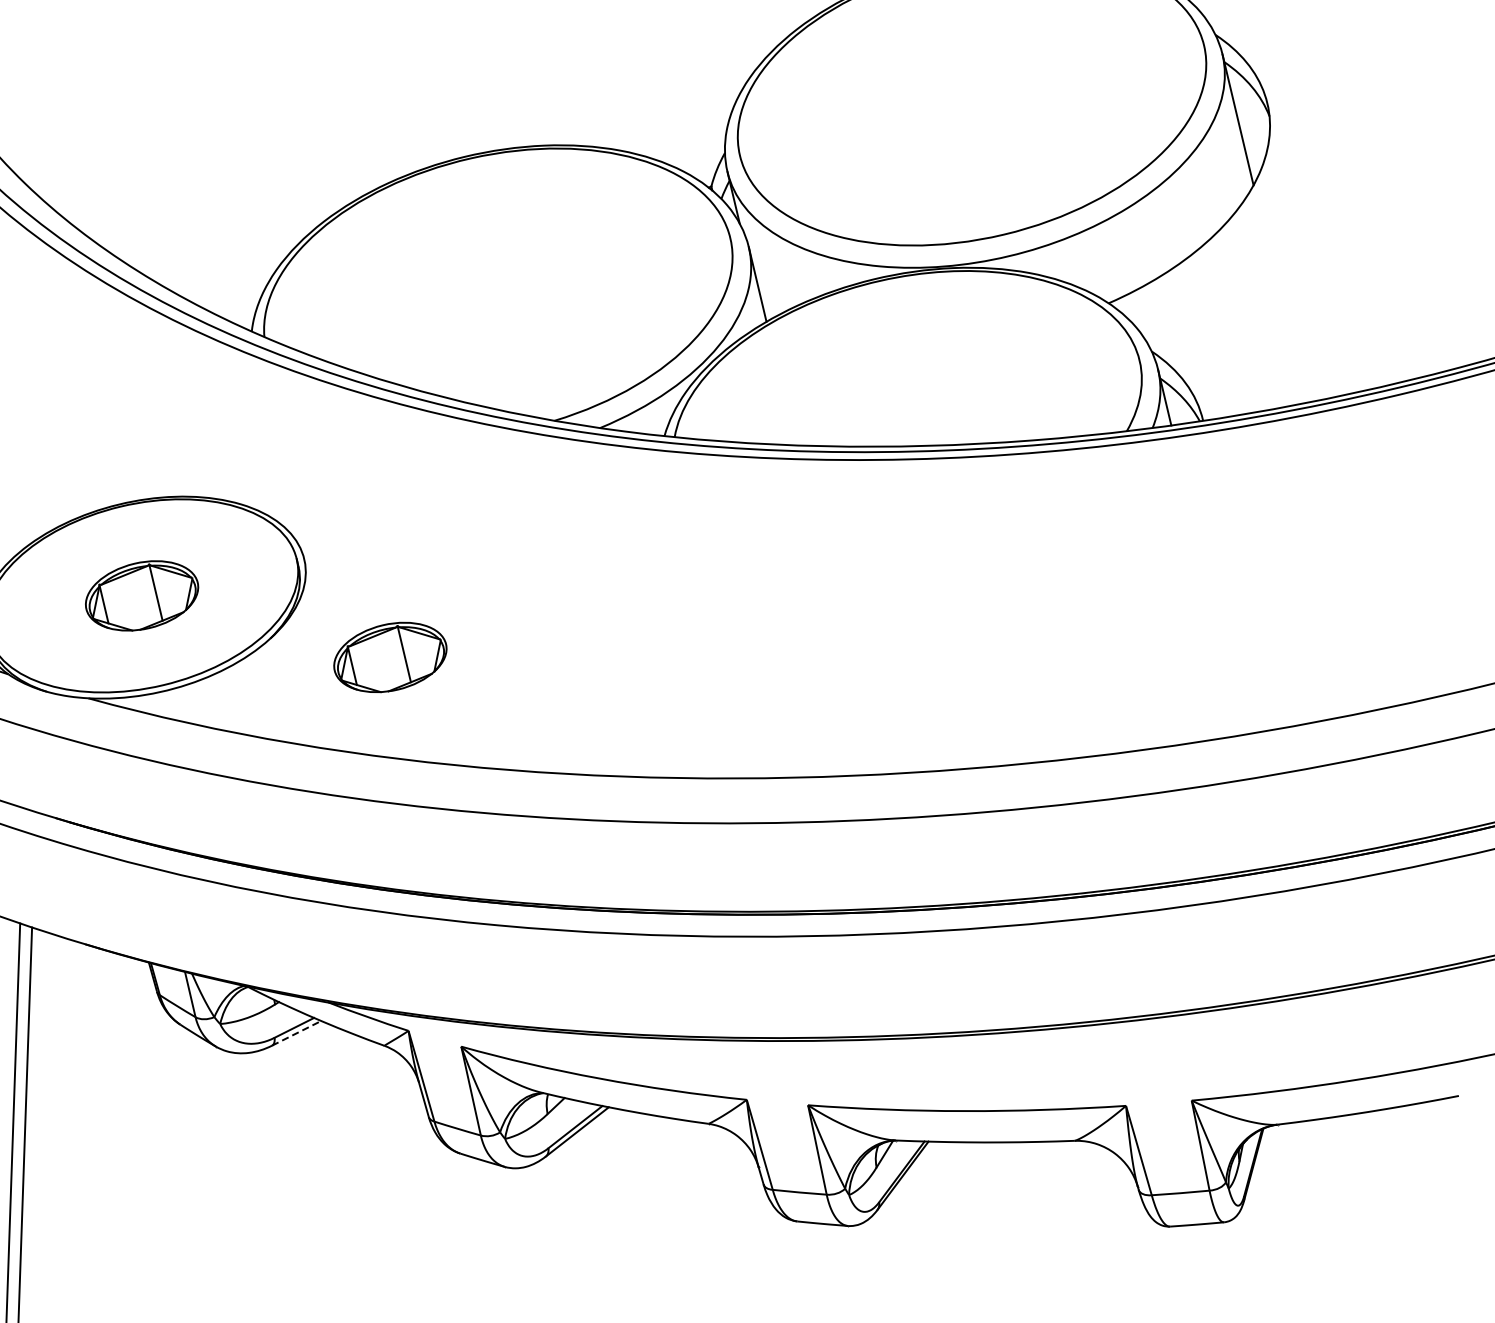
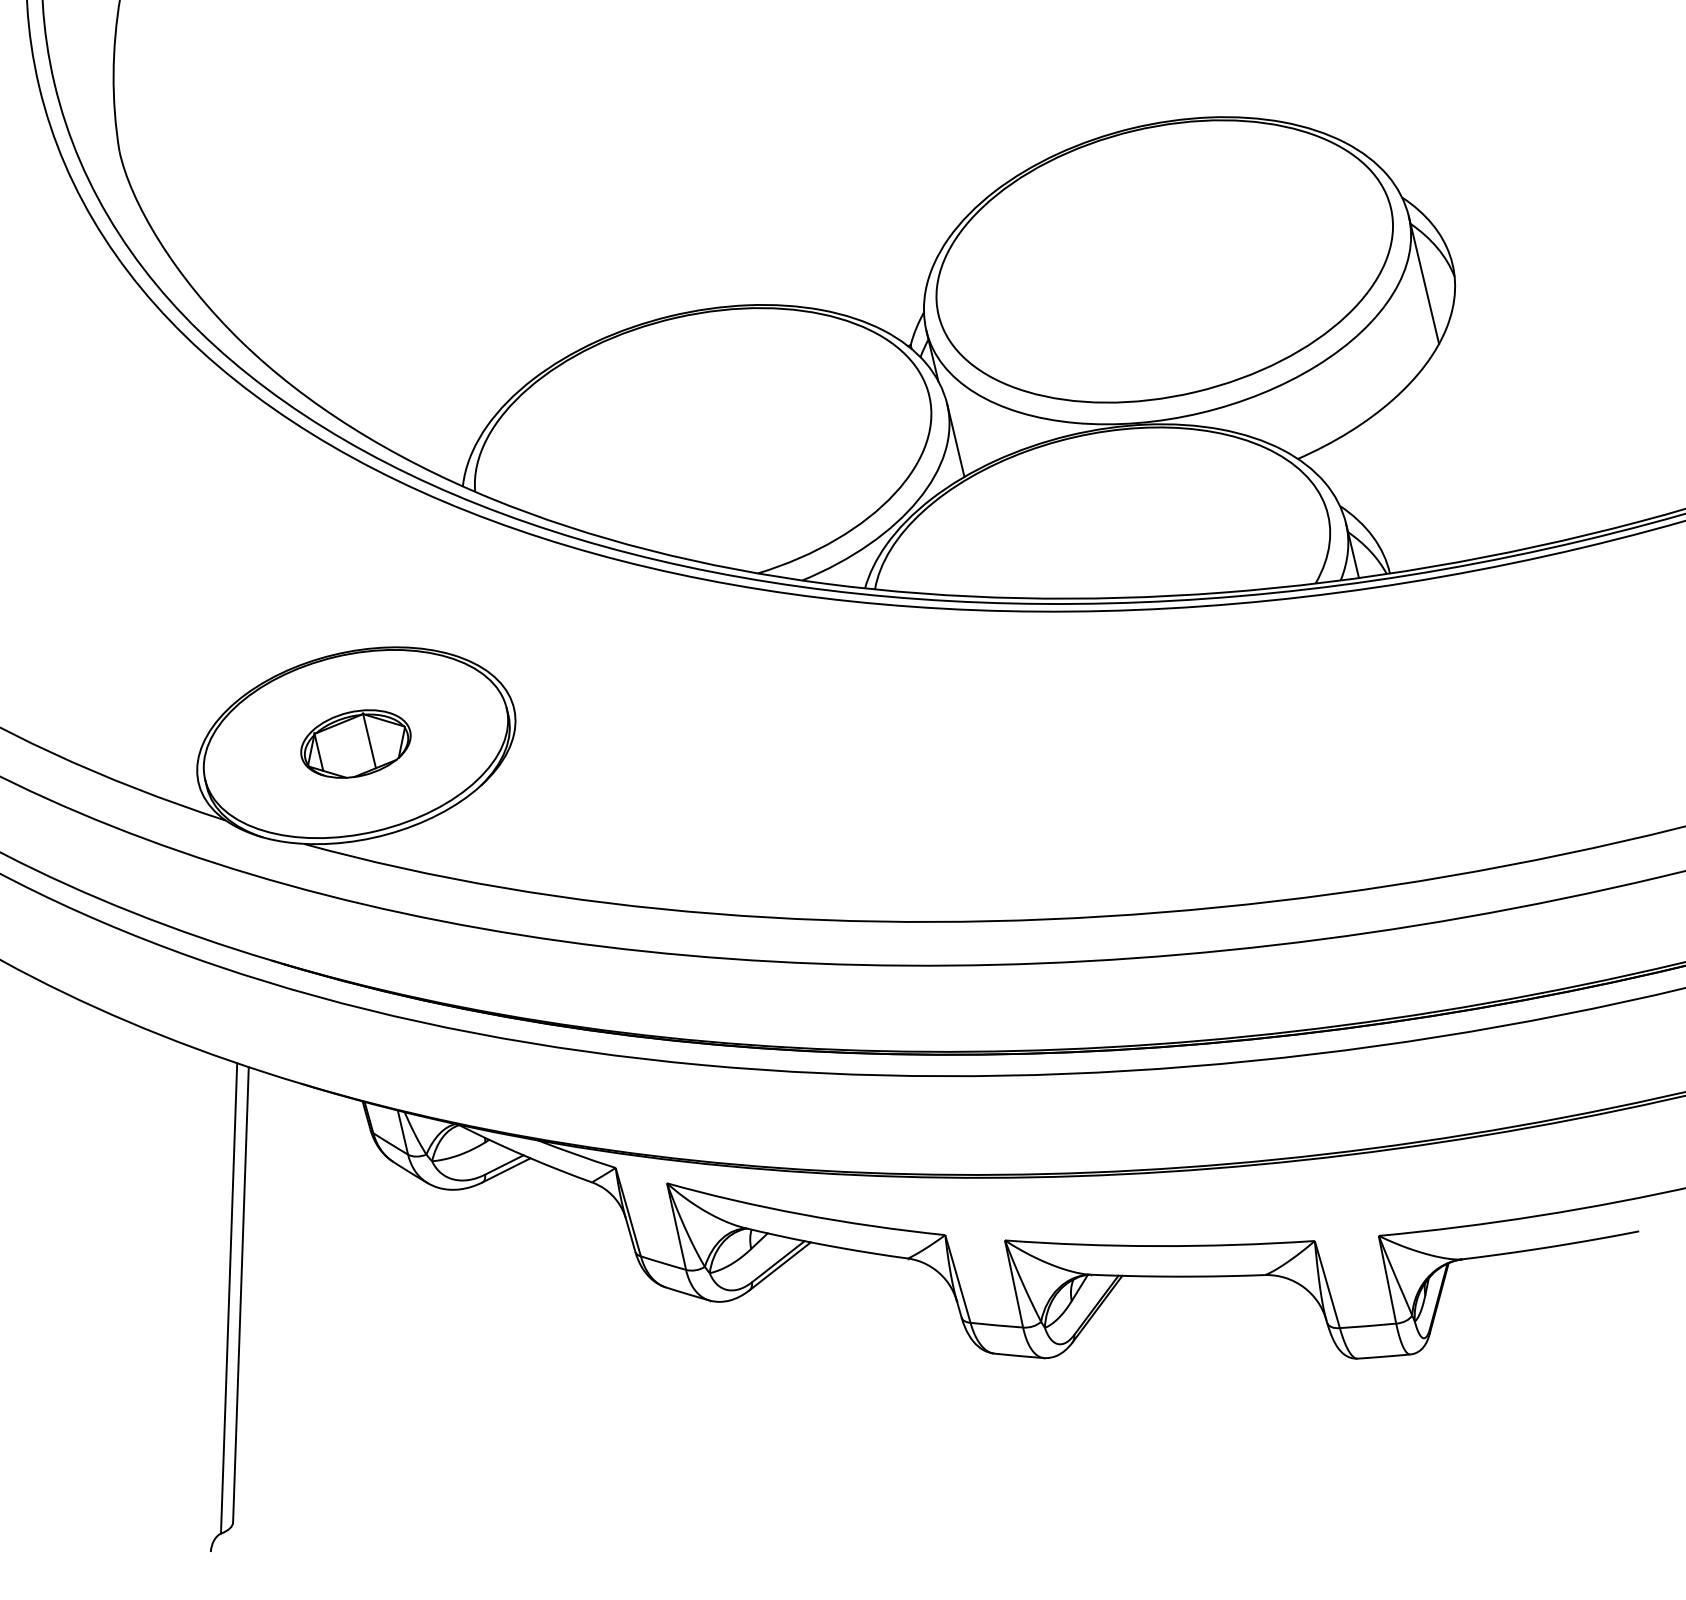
part: (389, 656) -> (597, 803), removed
line: (296, 1033) -> (506, 1170), dashed -> solid

